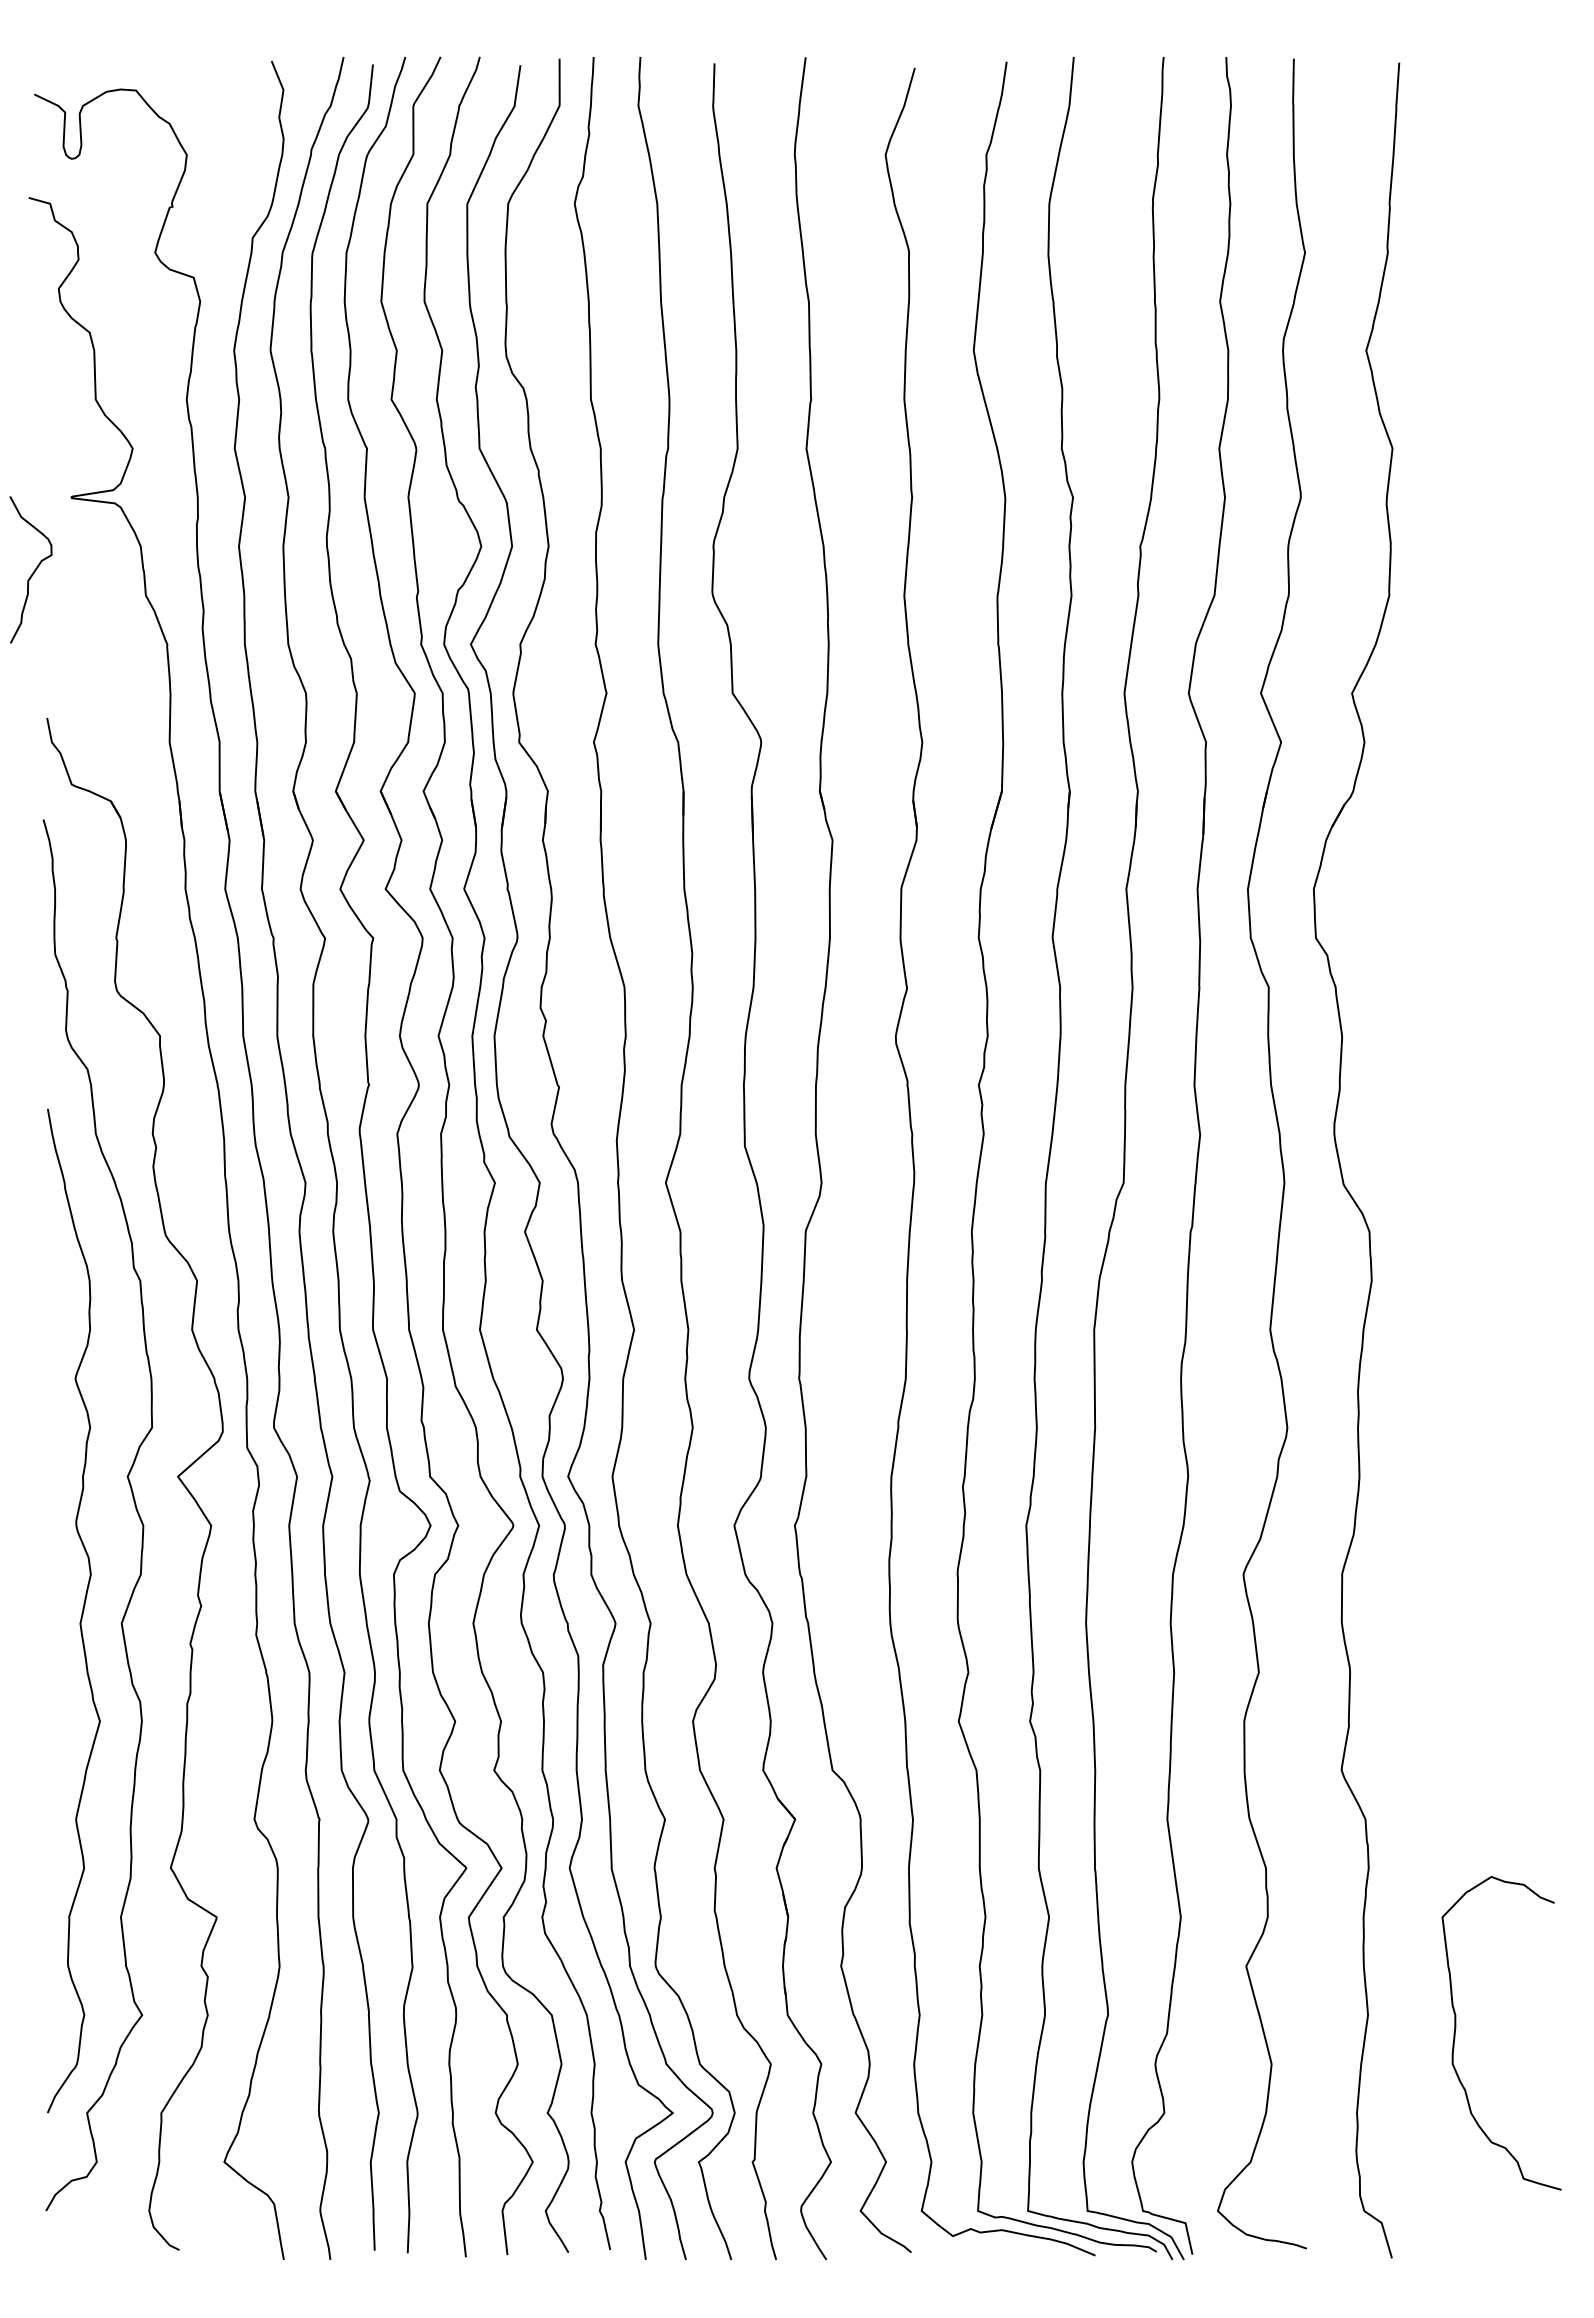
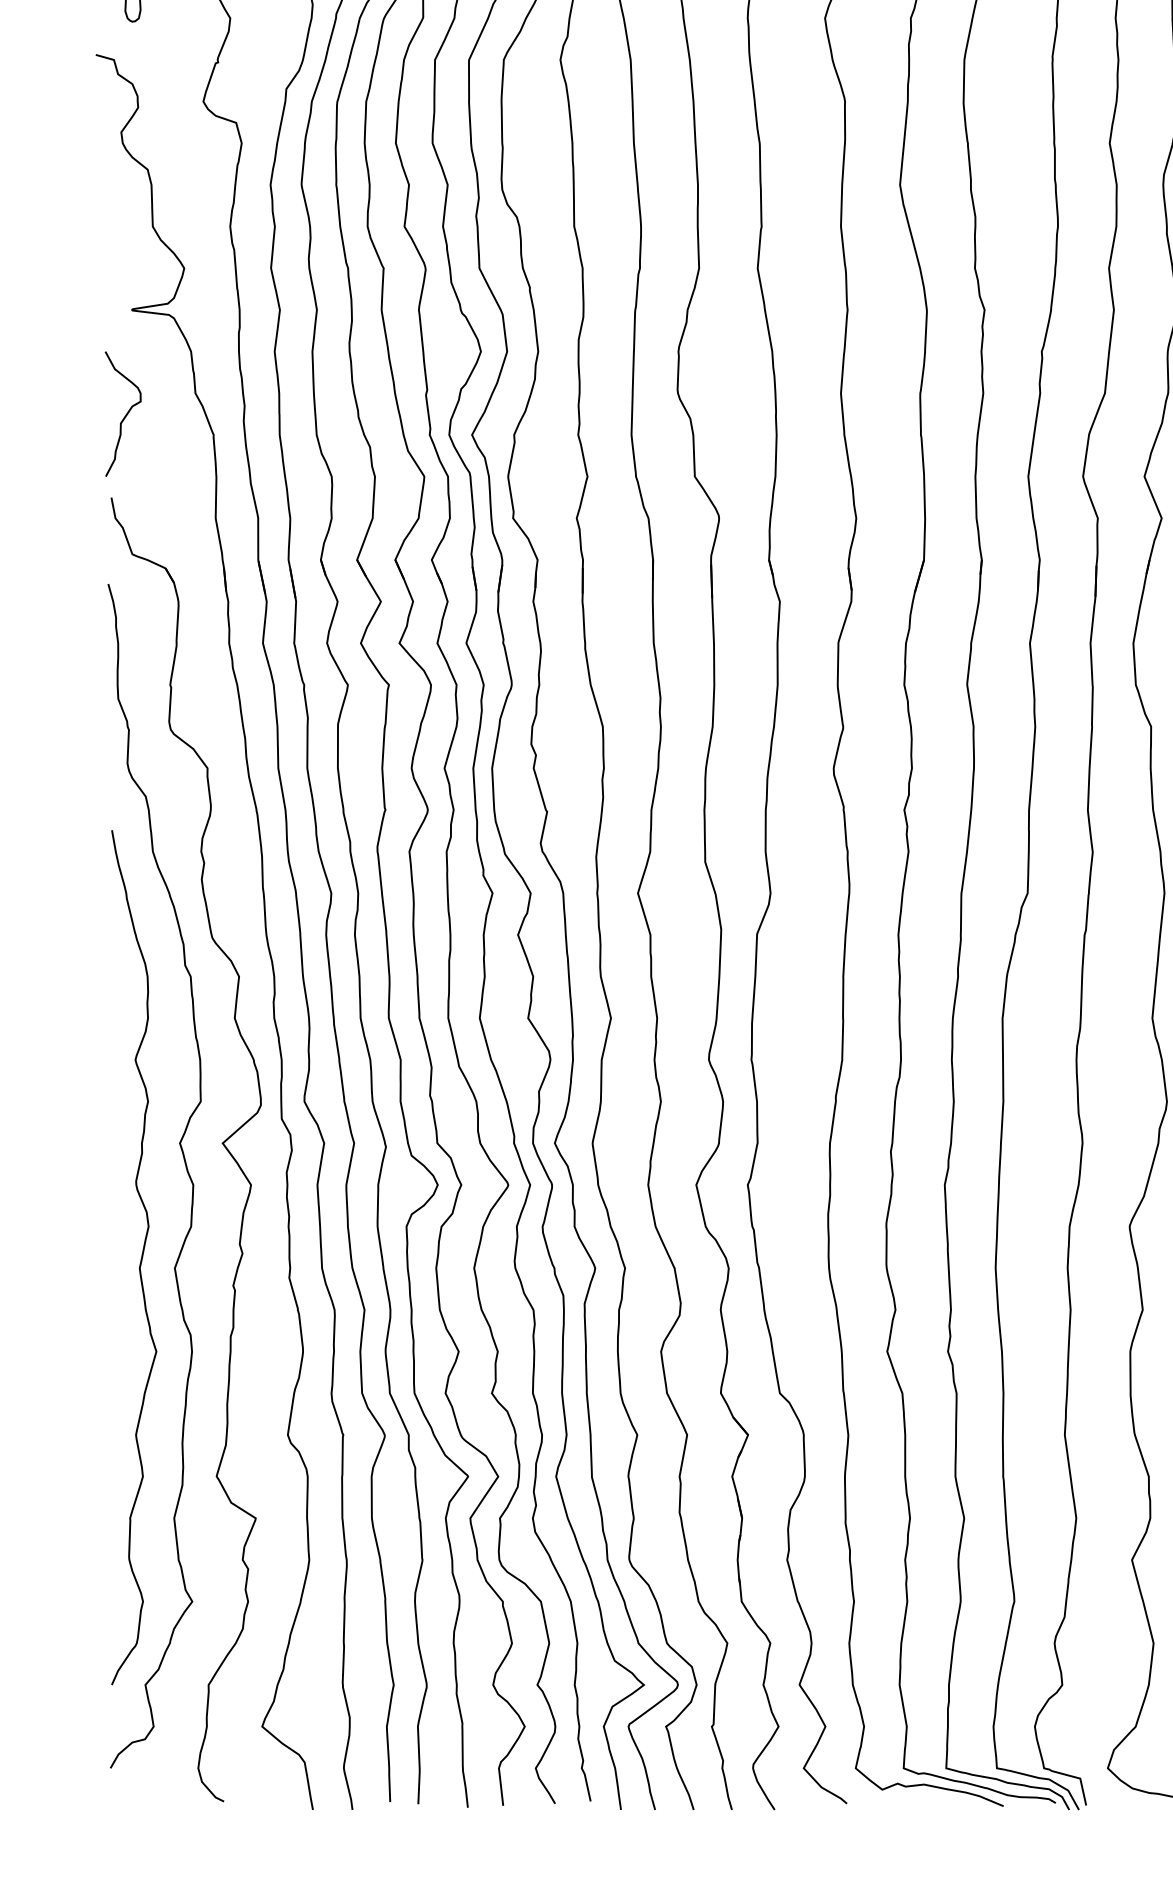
curve: (33, 571) -> (125, 415), moved

